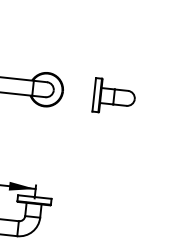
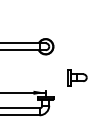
part: (114, 96) -> (77, 77), moved

